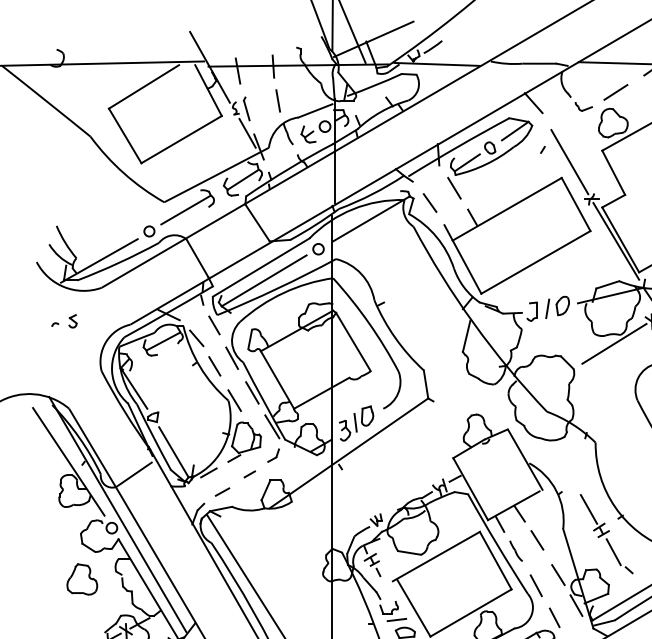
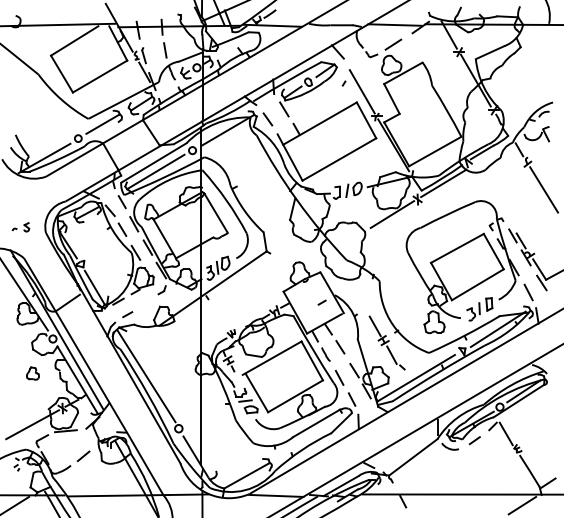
part: (63, 321) -> (20, 227), moved
line: (248, 474) -> (321, 302), moved
part: (81, 579) -> (32, 373), size x0.6

